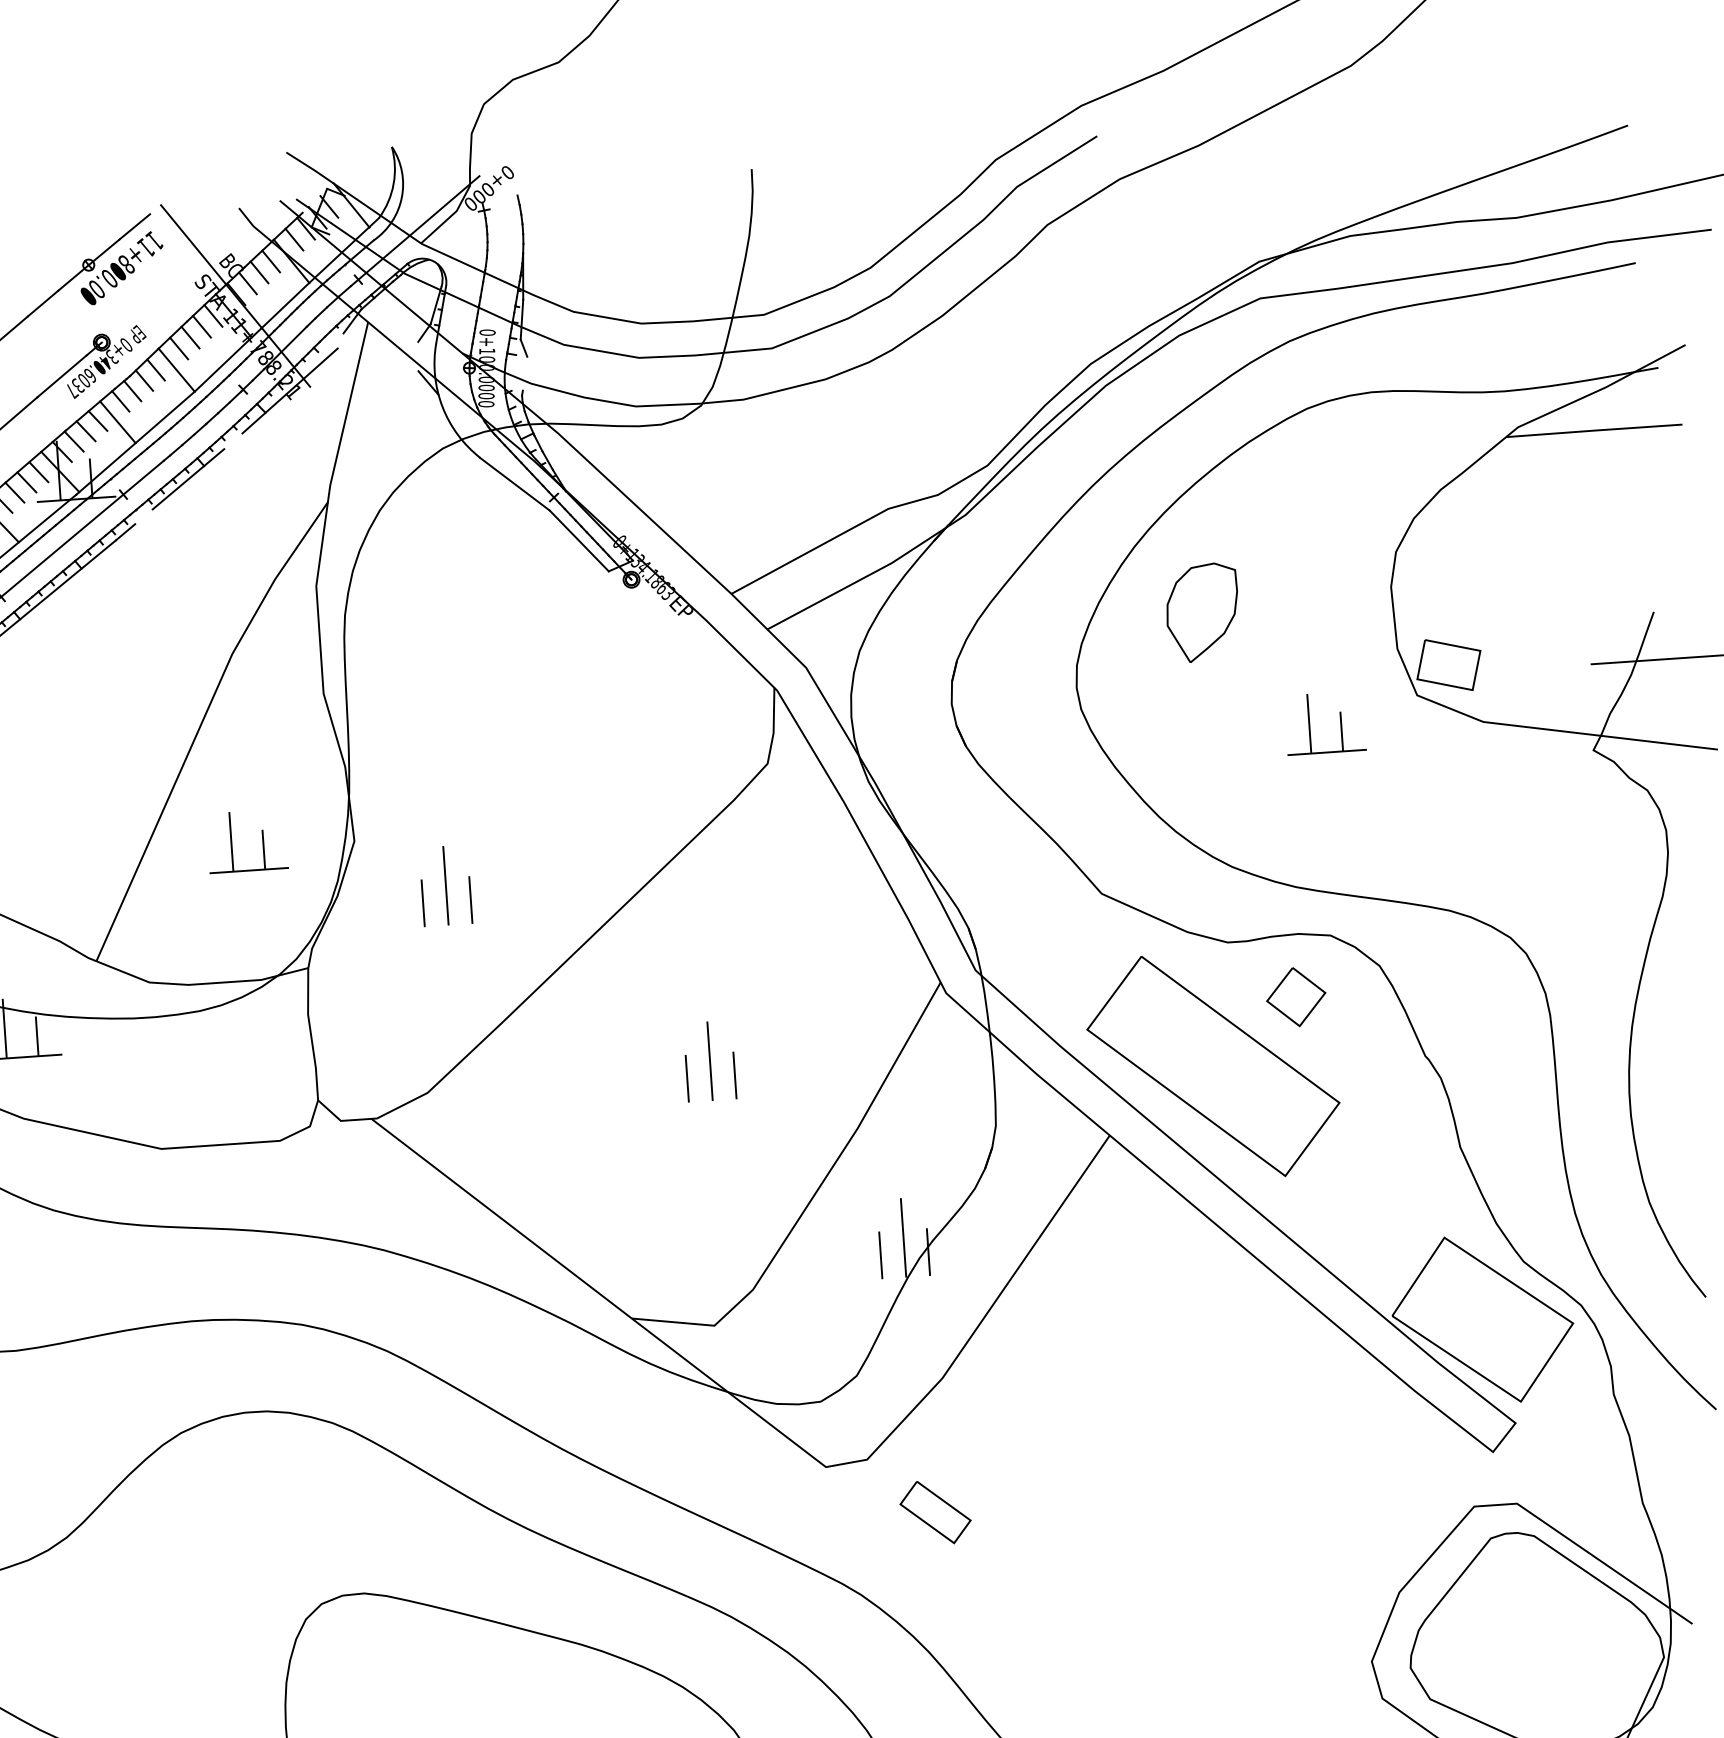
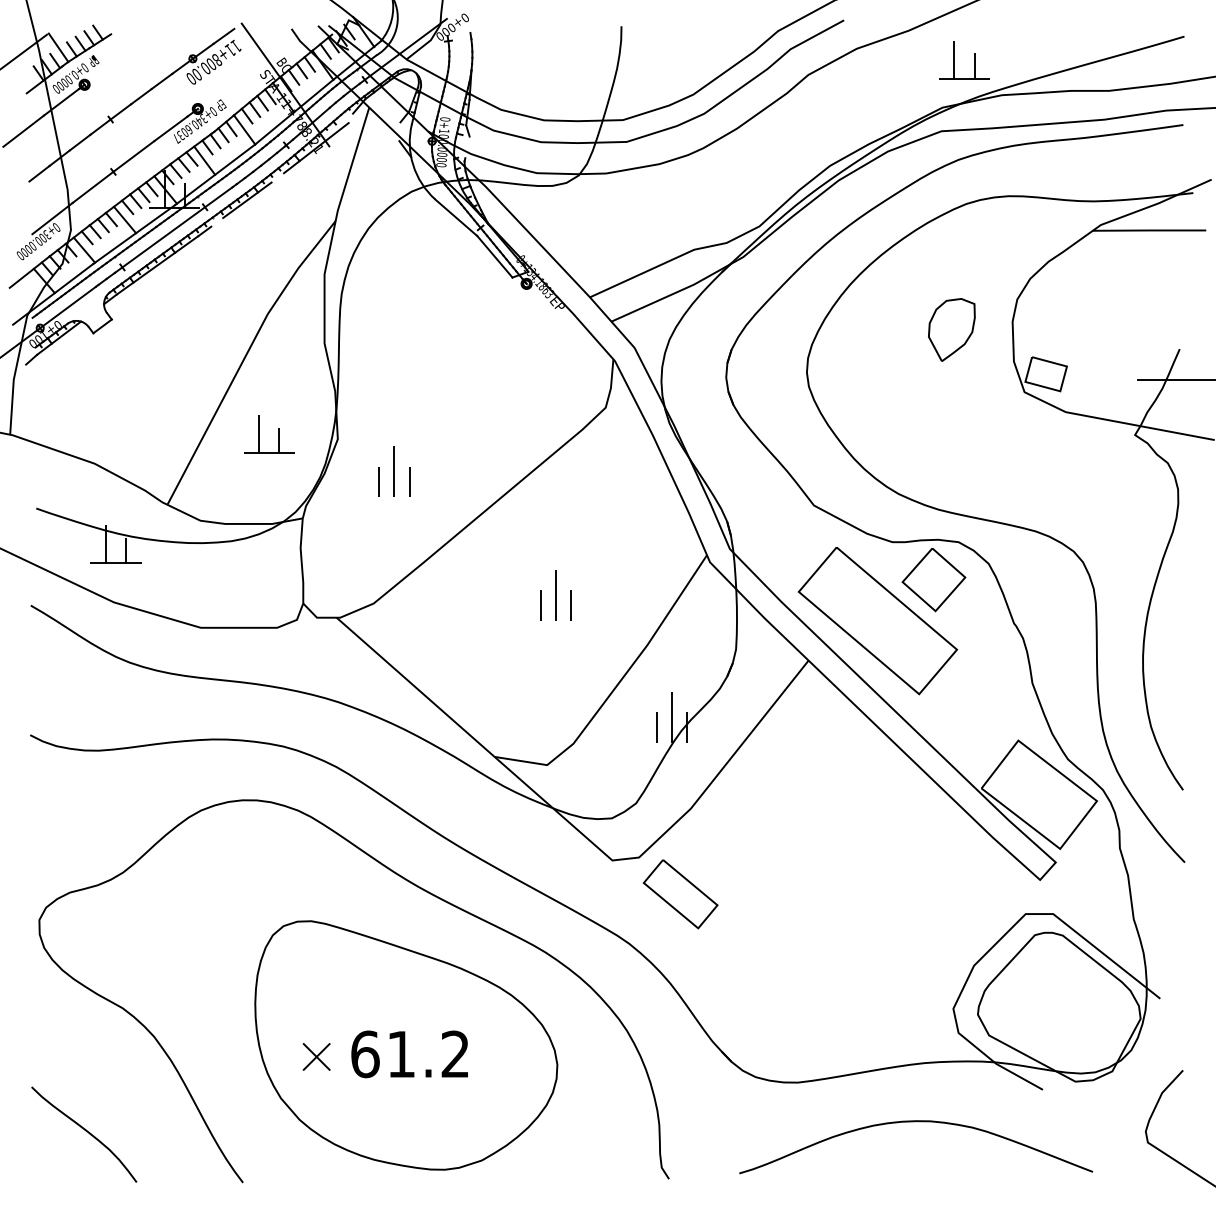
part: (1202, 612) -> (951, 329), moved
part: (1309, 724) -> (954, 60), moved
part: (1295, 997) -> (933, 580), size x1.67
part: (935, 1512) -> (680, 894), size x1.67

